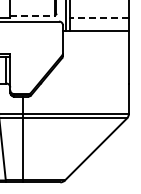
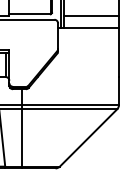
line: (33, 15) -> (30, 14), dashed -> solid
line: (99, 17) -> (91, 16), dashed -> solid

